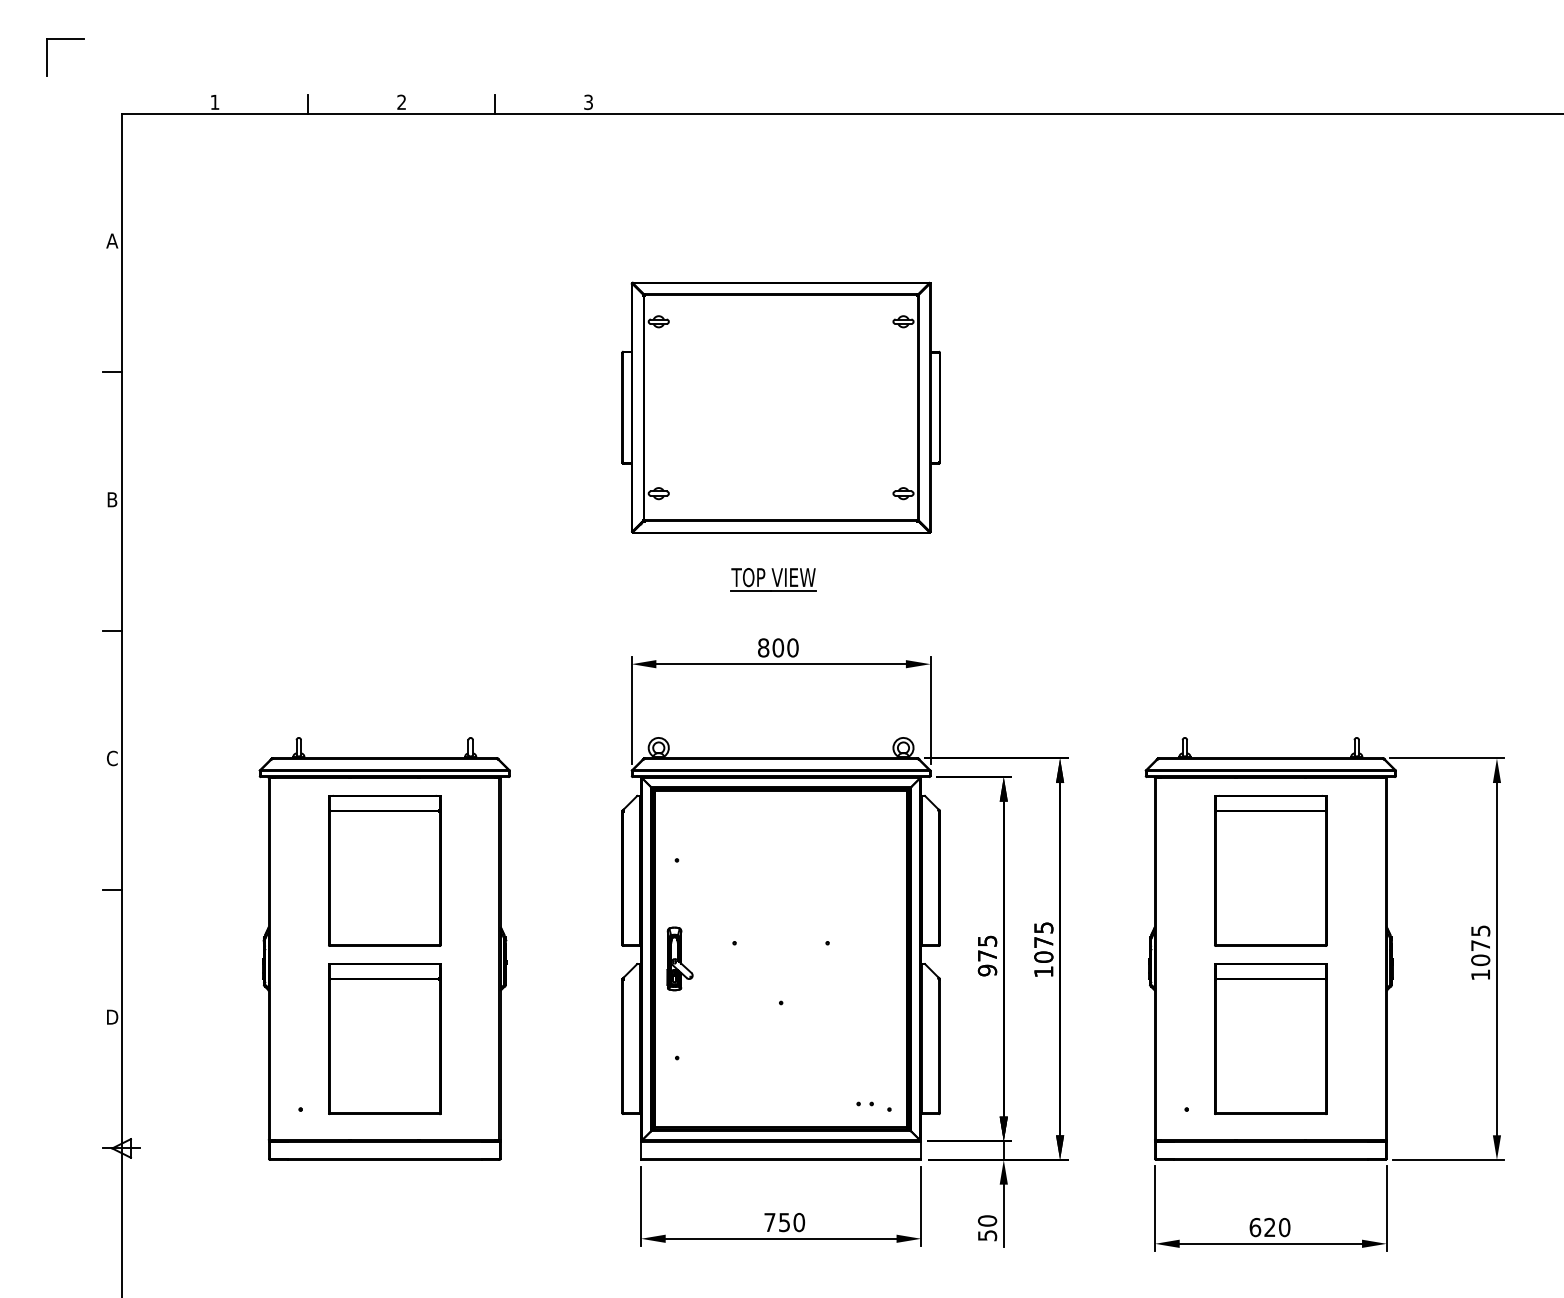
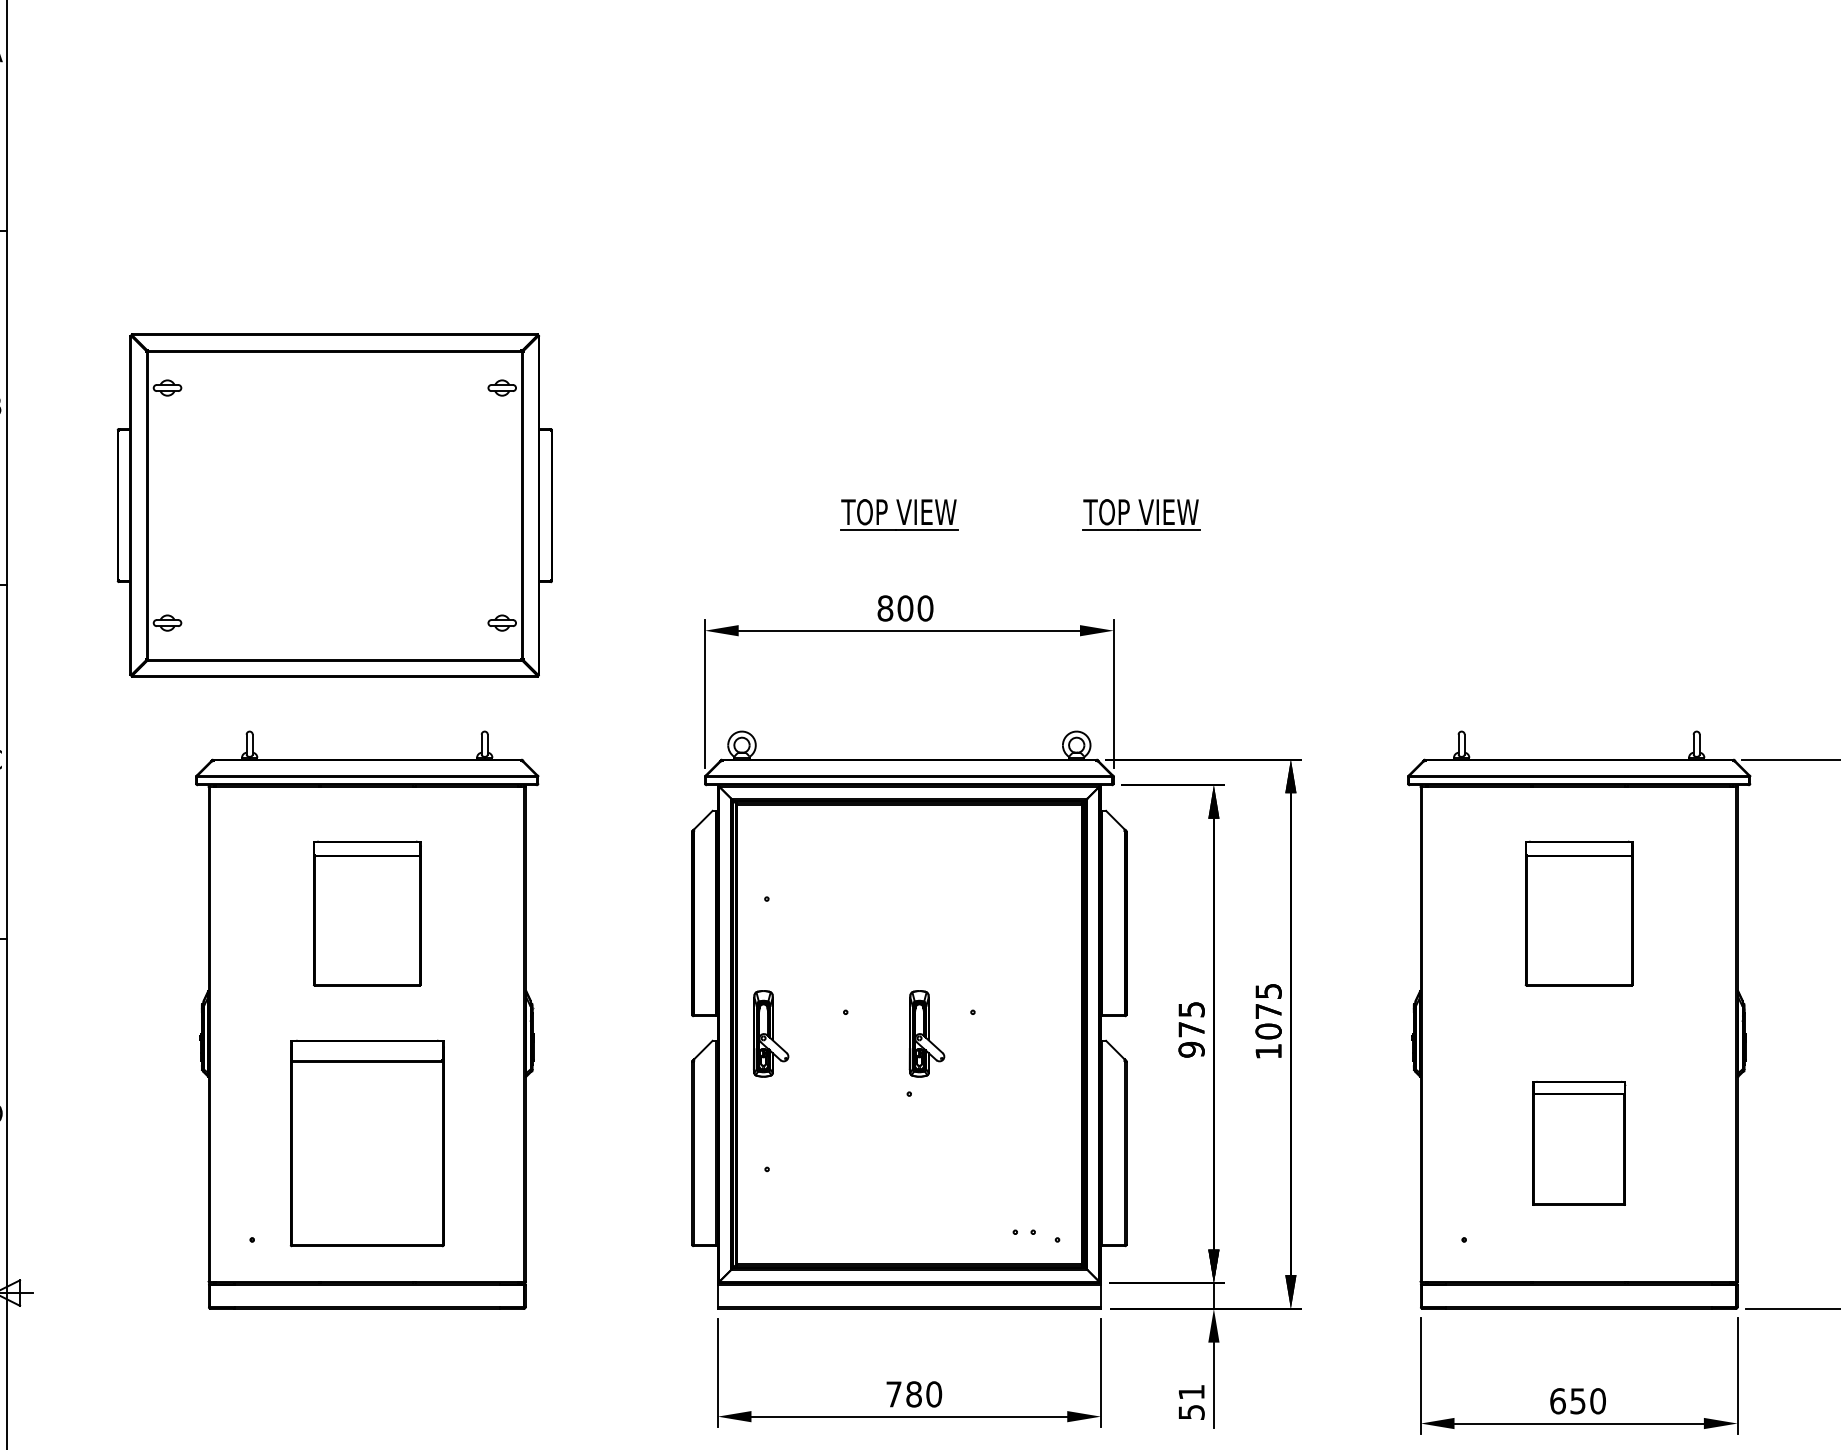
part: (780, 407) -> (334, 505), moved
part: (950, 579) -> (1141, 514), added
part: (384, 870) -> (366, 912), size x0.7
part: (1270, 870) -> (1578, 912), size x0.7
part: (793, 958) -> (926, 1033), added
part: (1270, 1038) -> (1578, 1142), size x0.6
text: (987, 1220) -> (1191, 1391), 50 -> 51
text: (784, 1222) -> (913, 1394), 750 -> 780
text: (1269, 1227) -> (1577, 1401), 620 -> 650

